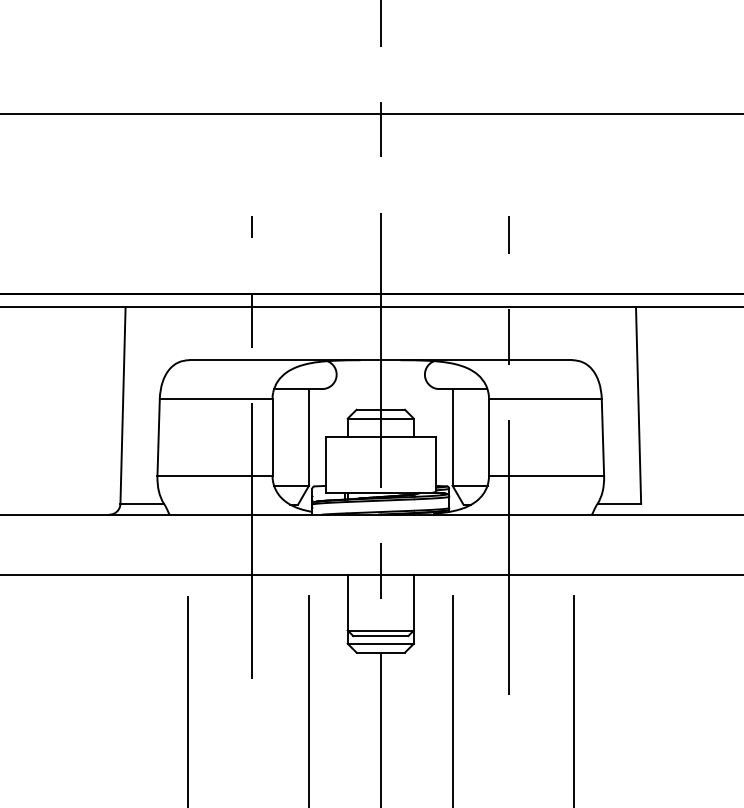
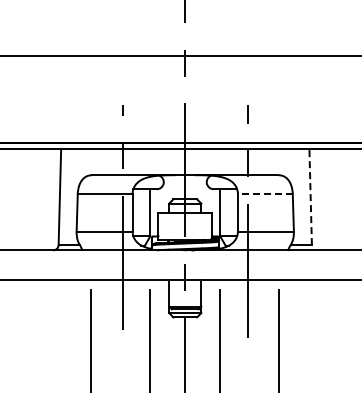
line: (543, 397) -> (264, 193), solid -> dashed
line: (638, 406) -> (310, 197), solid -> dashed

